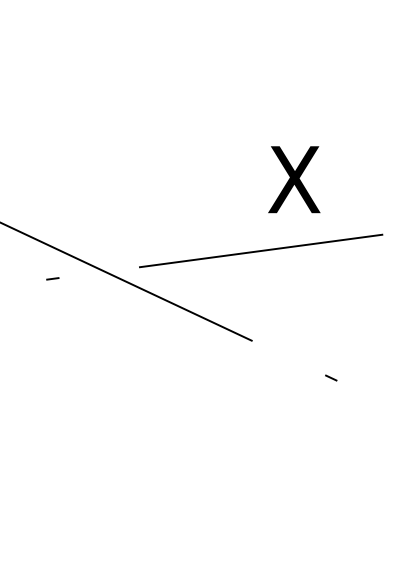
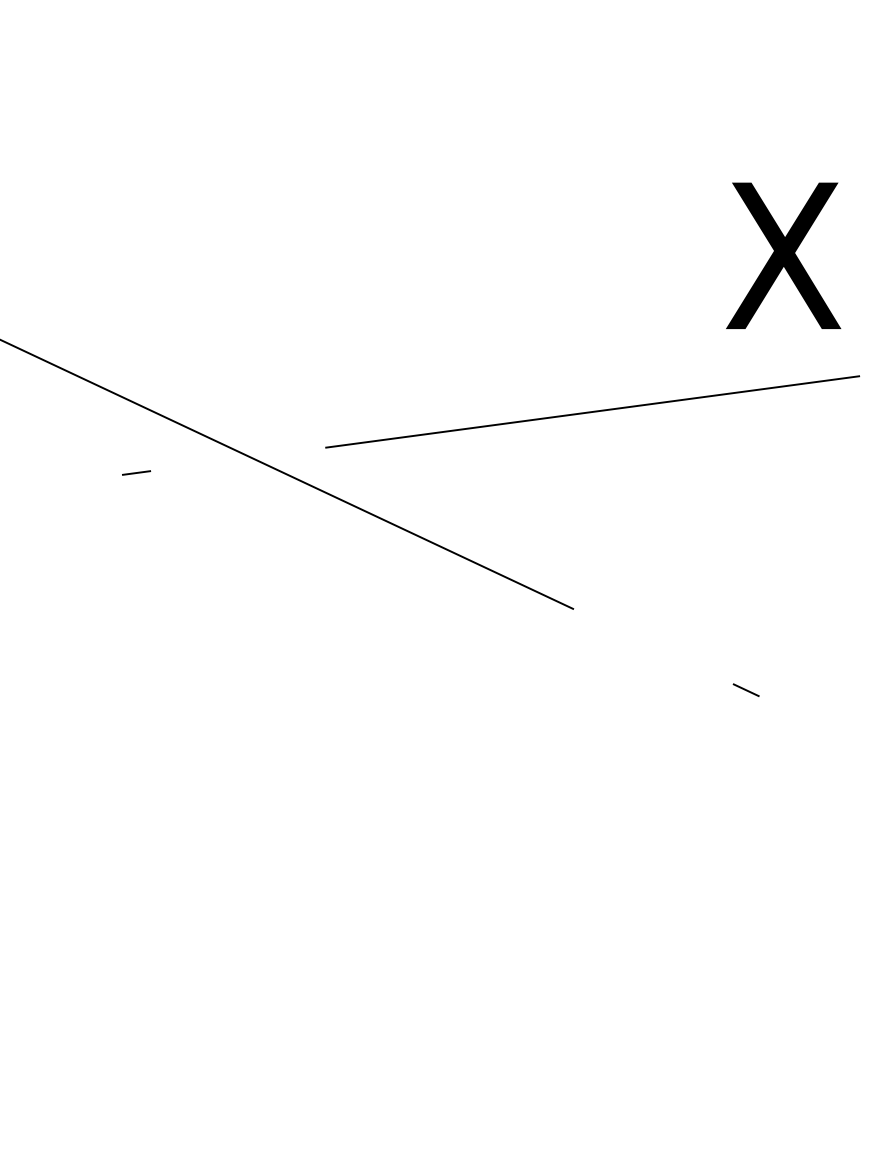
text: (294, 179) -> (783, 255), moved

